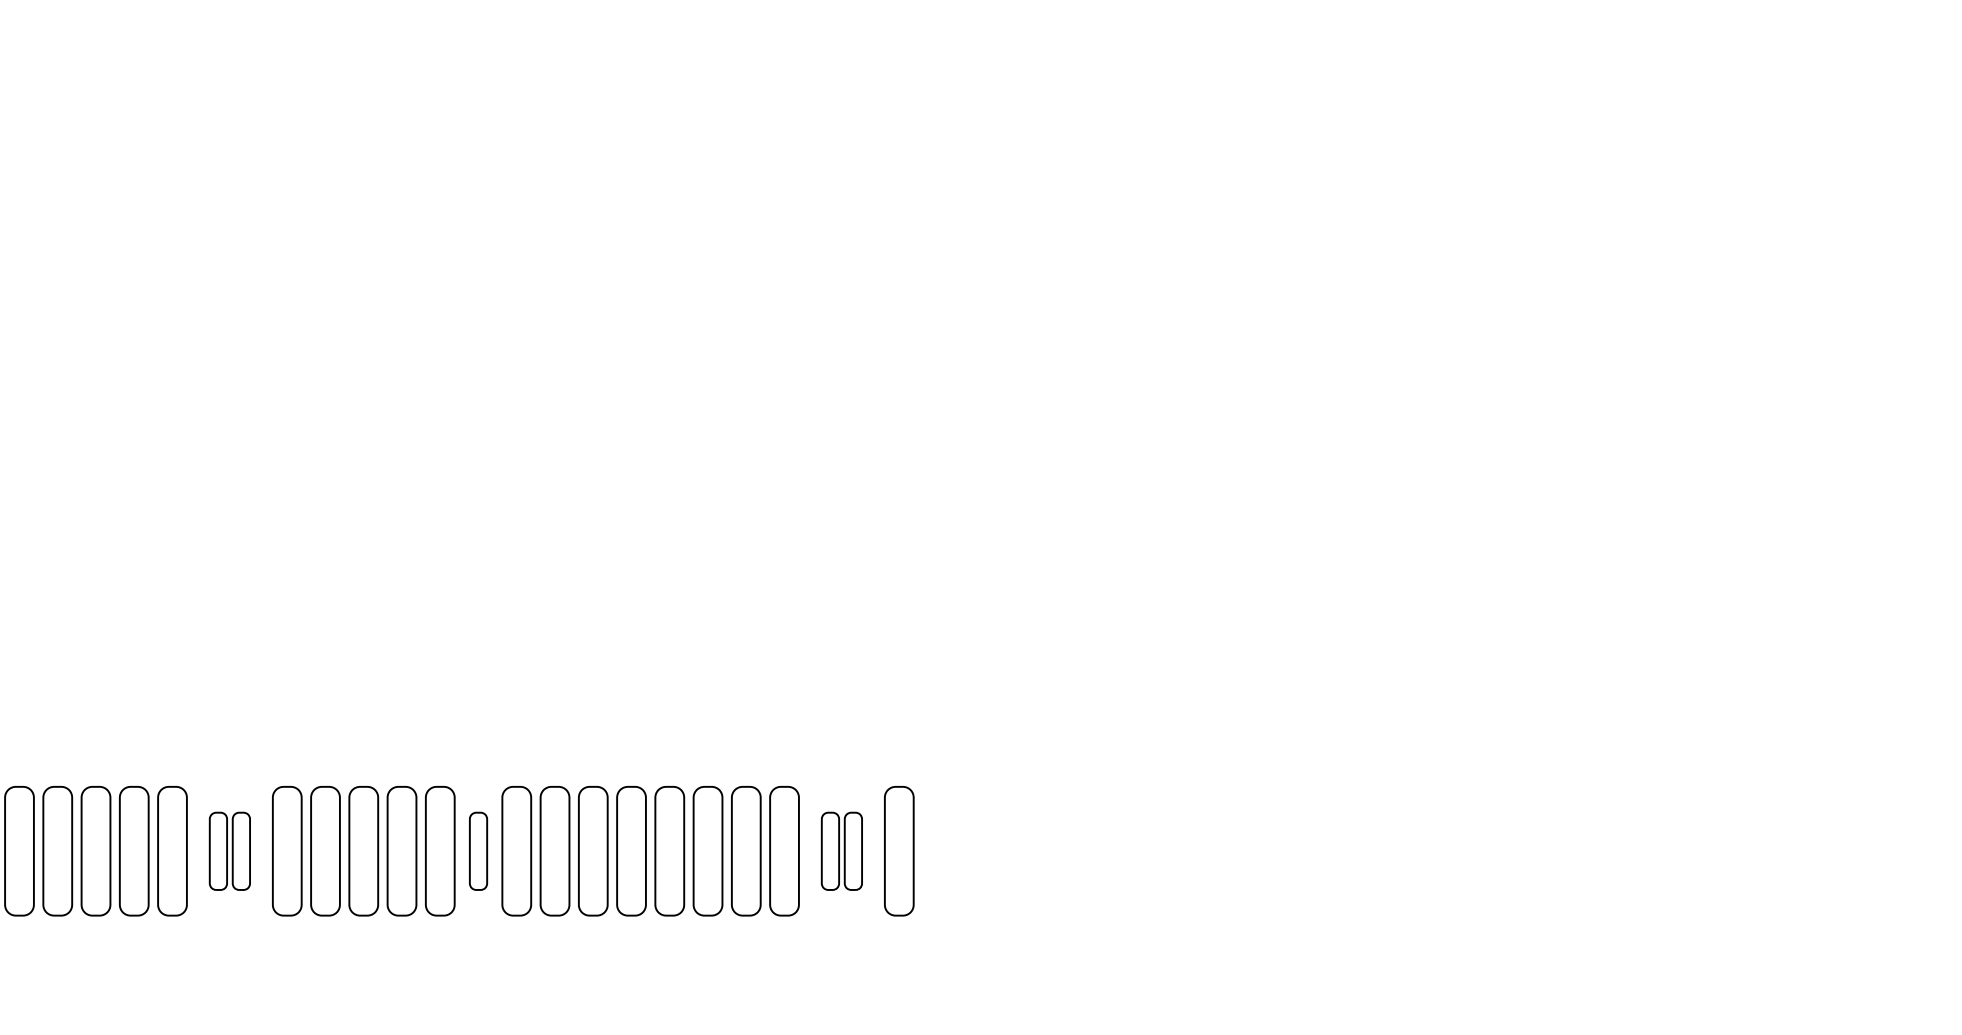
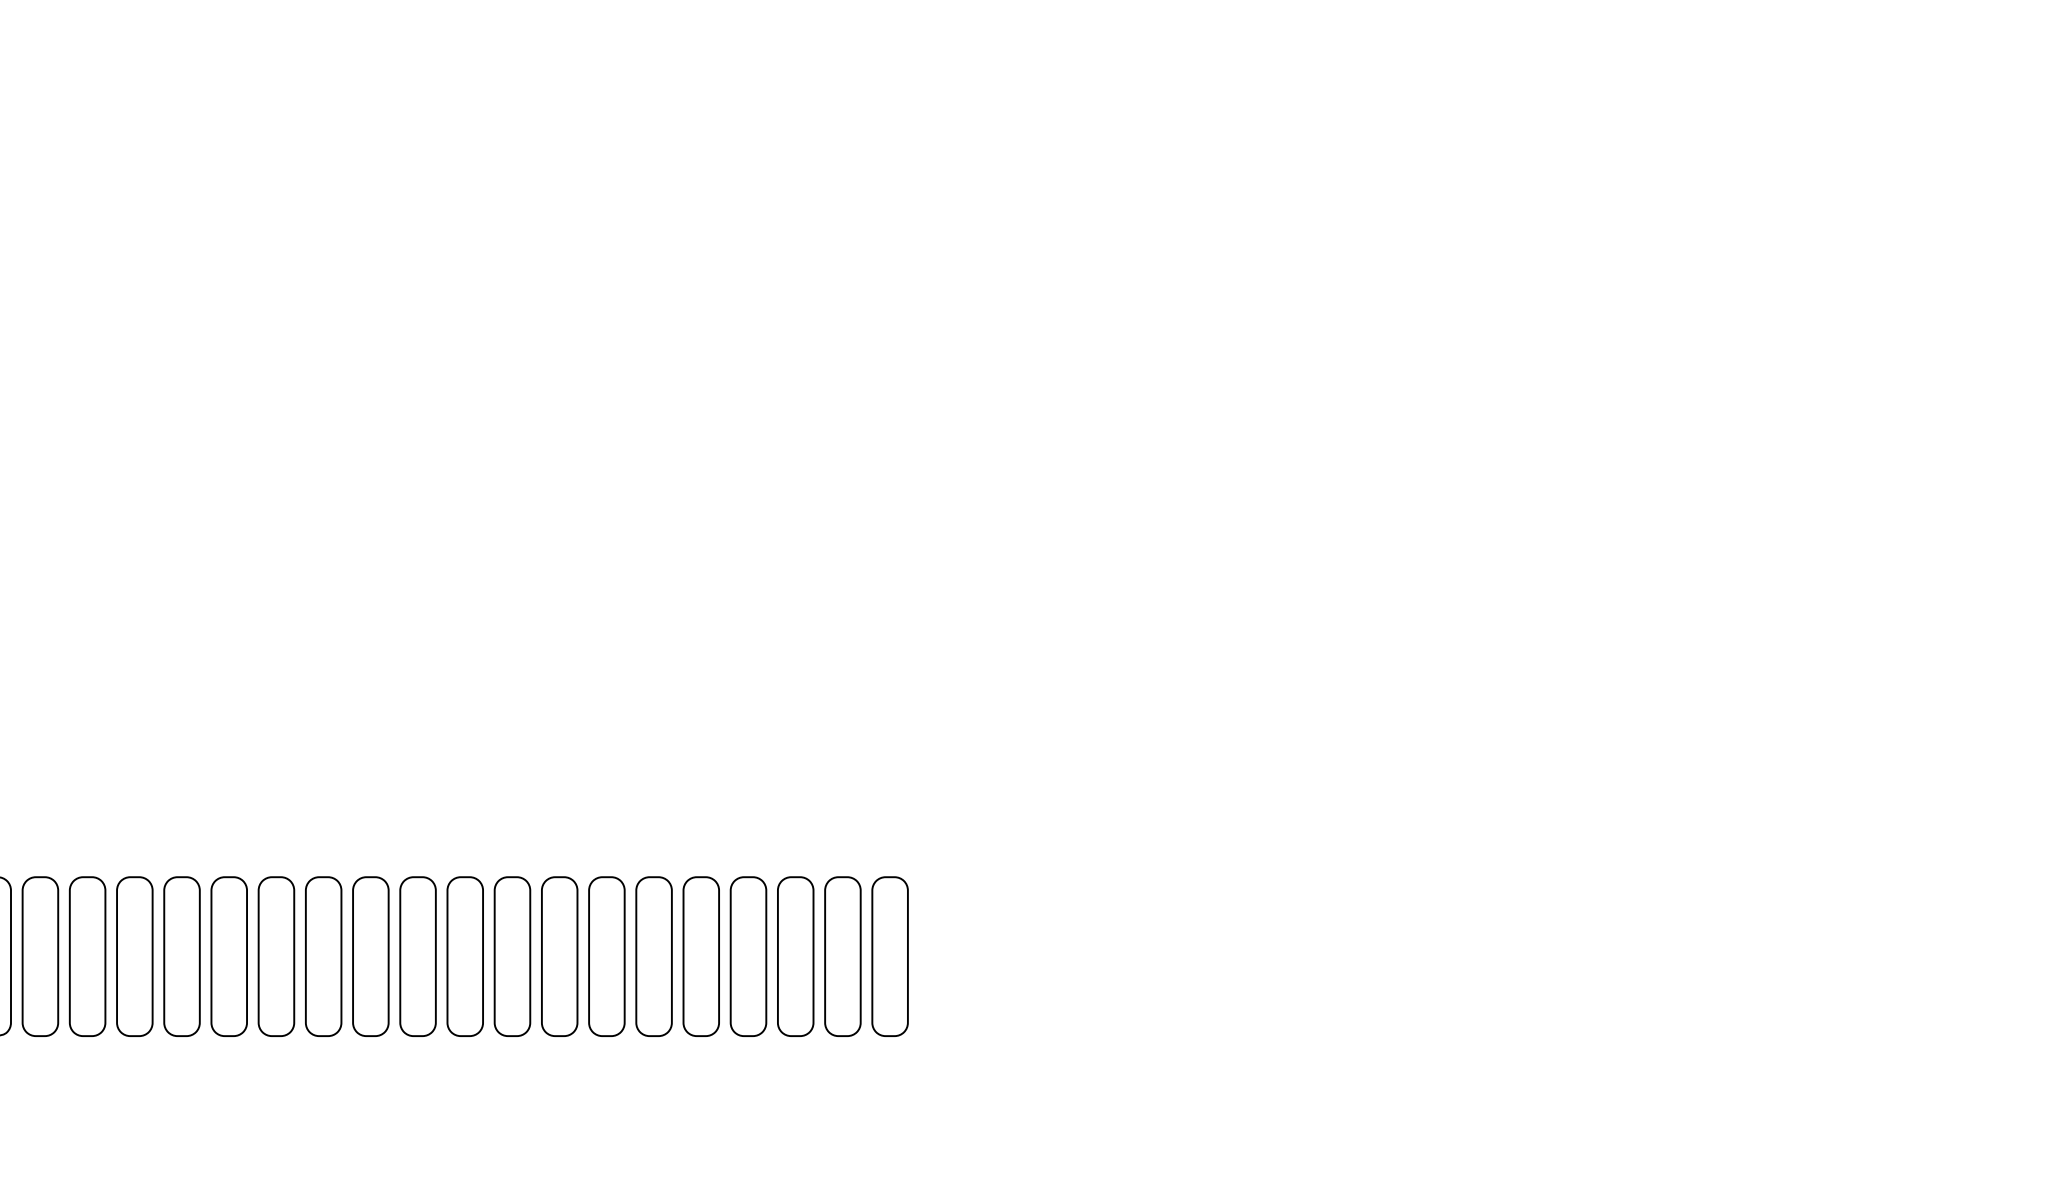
part: (229, 851) -> (63, 956), size x1.67
part: (478, 851) -> (370, 956), size x1.67
part: (841, 851) -> (818, 956), size x1.67

